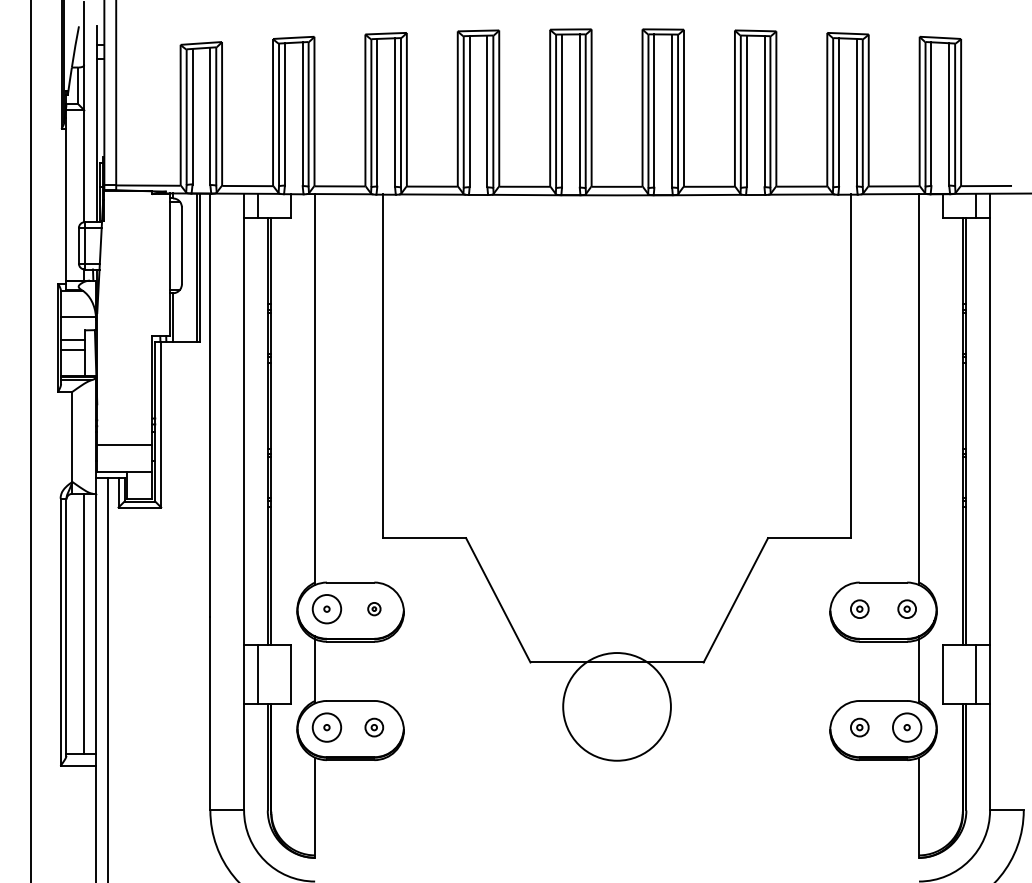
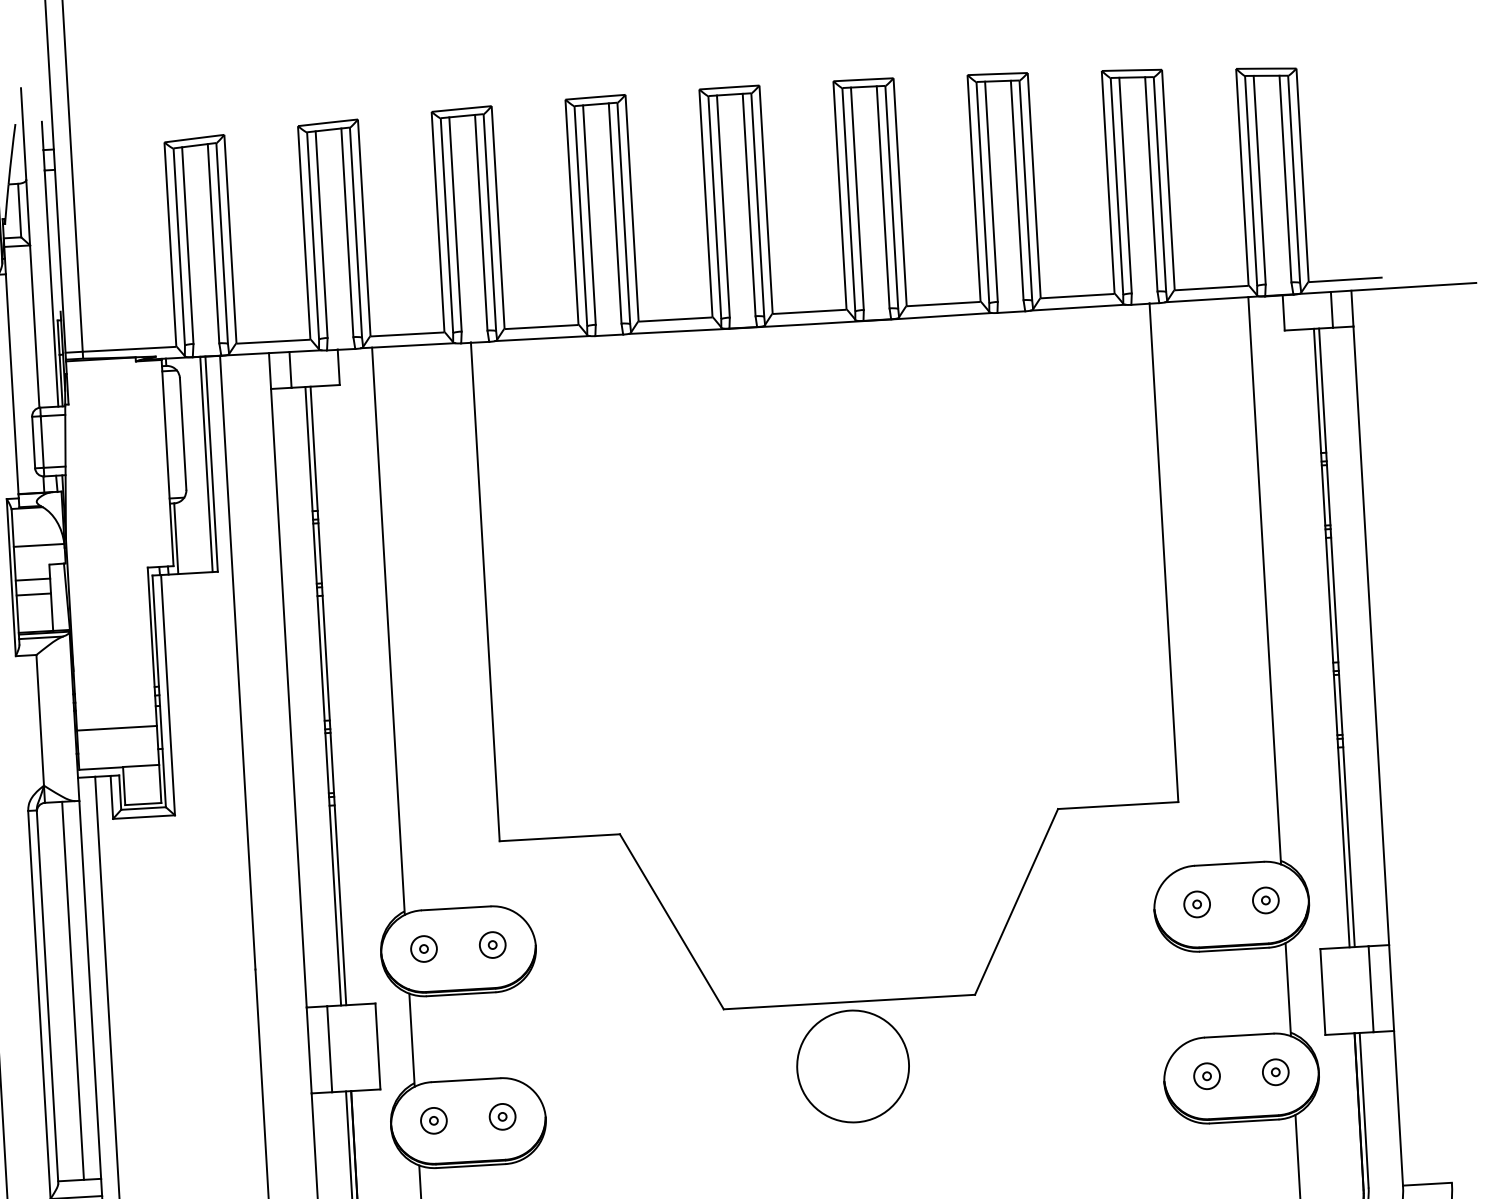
part: (374, 608) -> (492, 944), size x1.43
circle: (326, 609) -> (423, 949), size x0.62
circle: (616, 706) -> (852, 1065), size x0.71
circle: (326, 727) -> (433, 1120), size x0.62
circle: (907, 727) -> (1276, 1072), size x0.62

